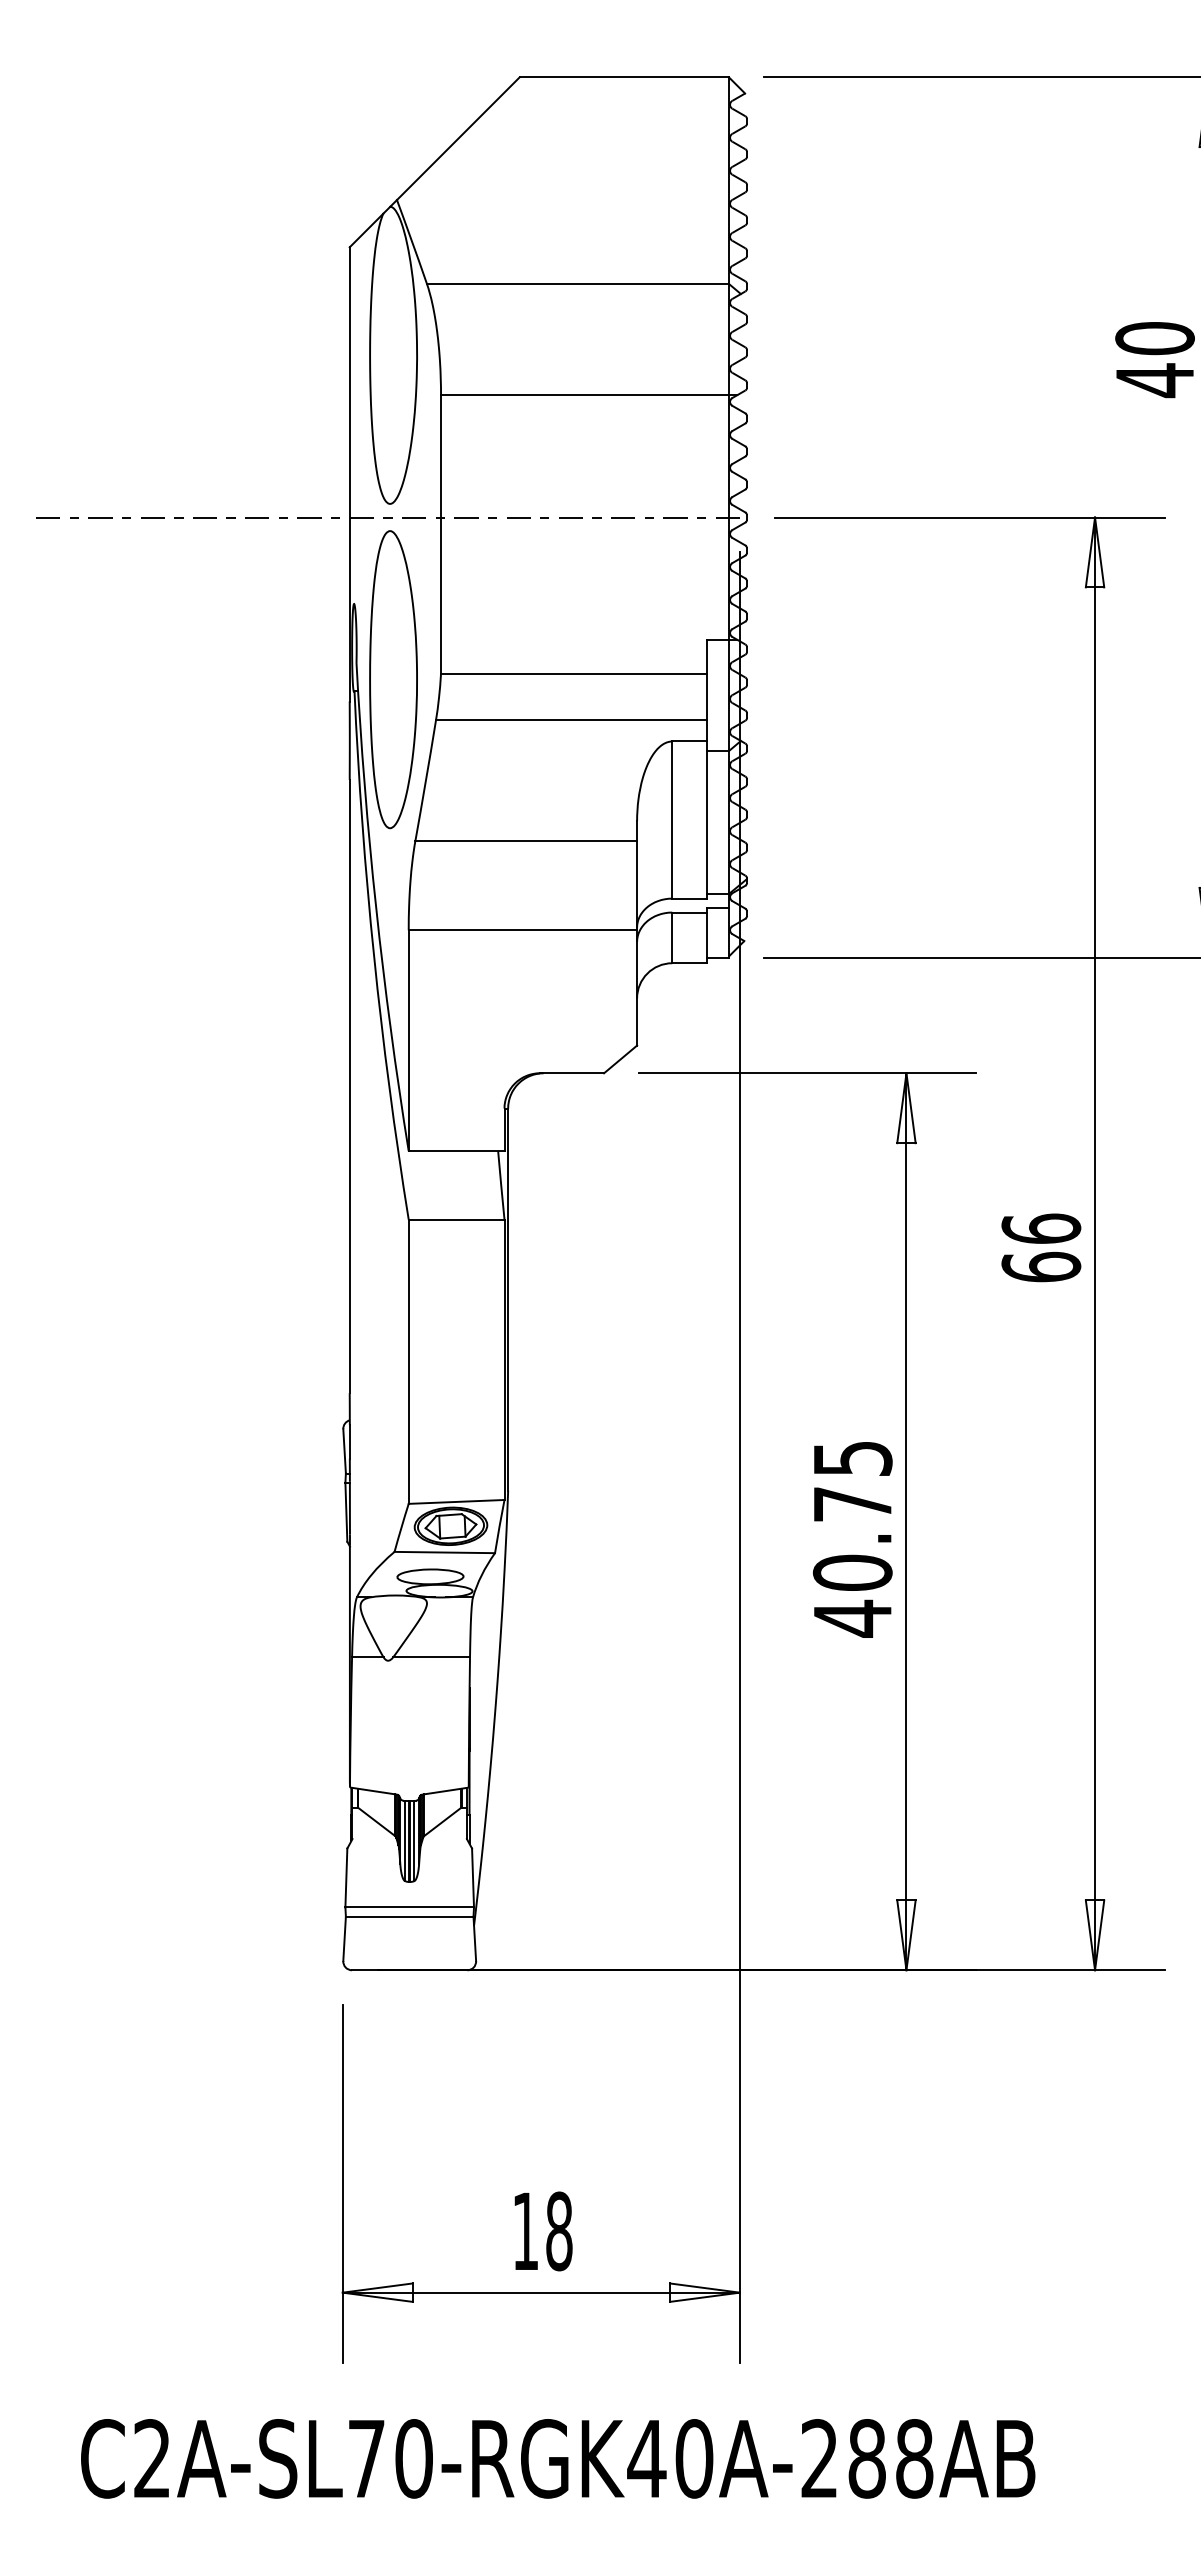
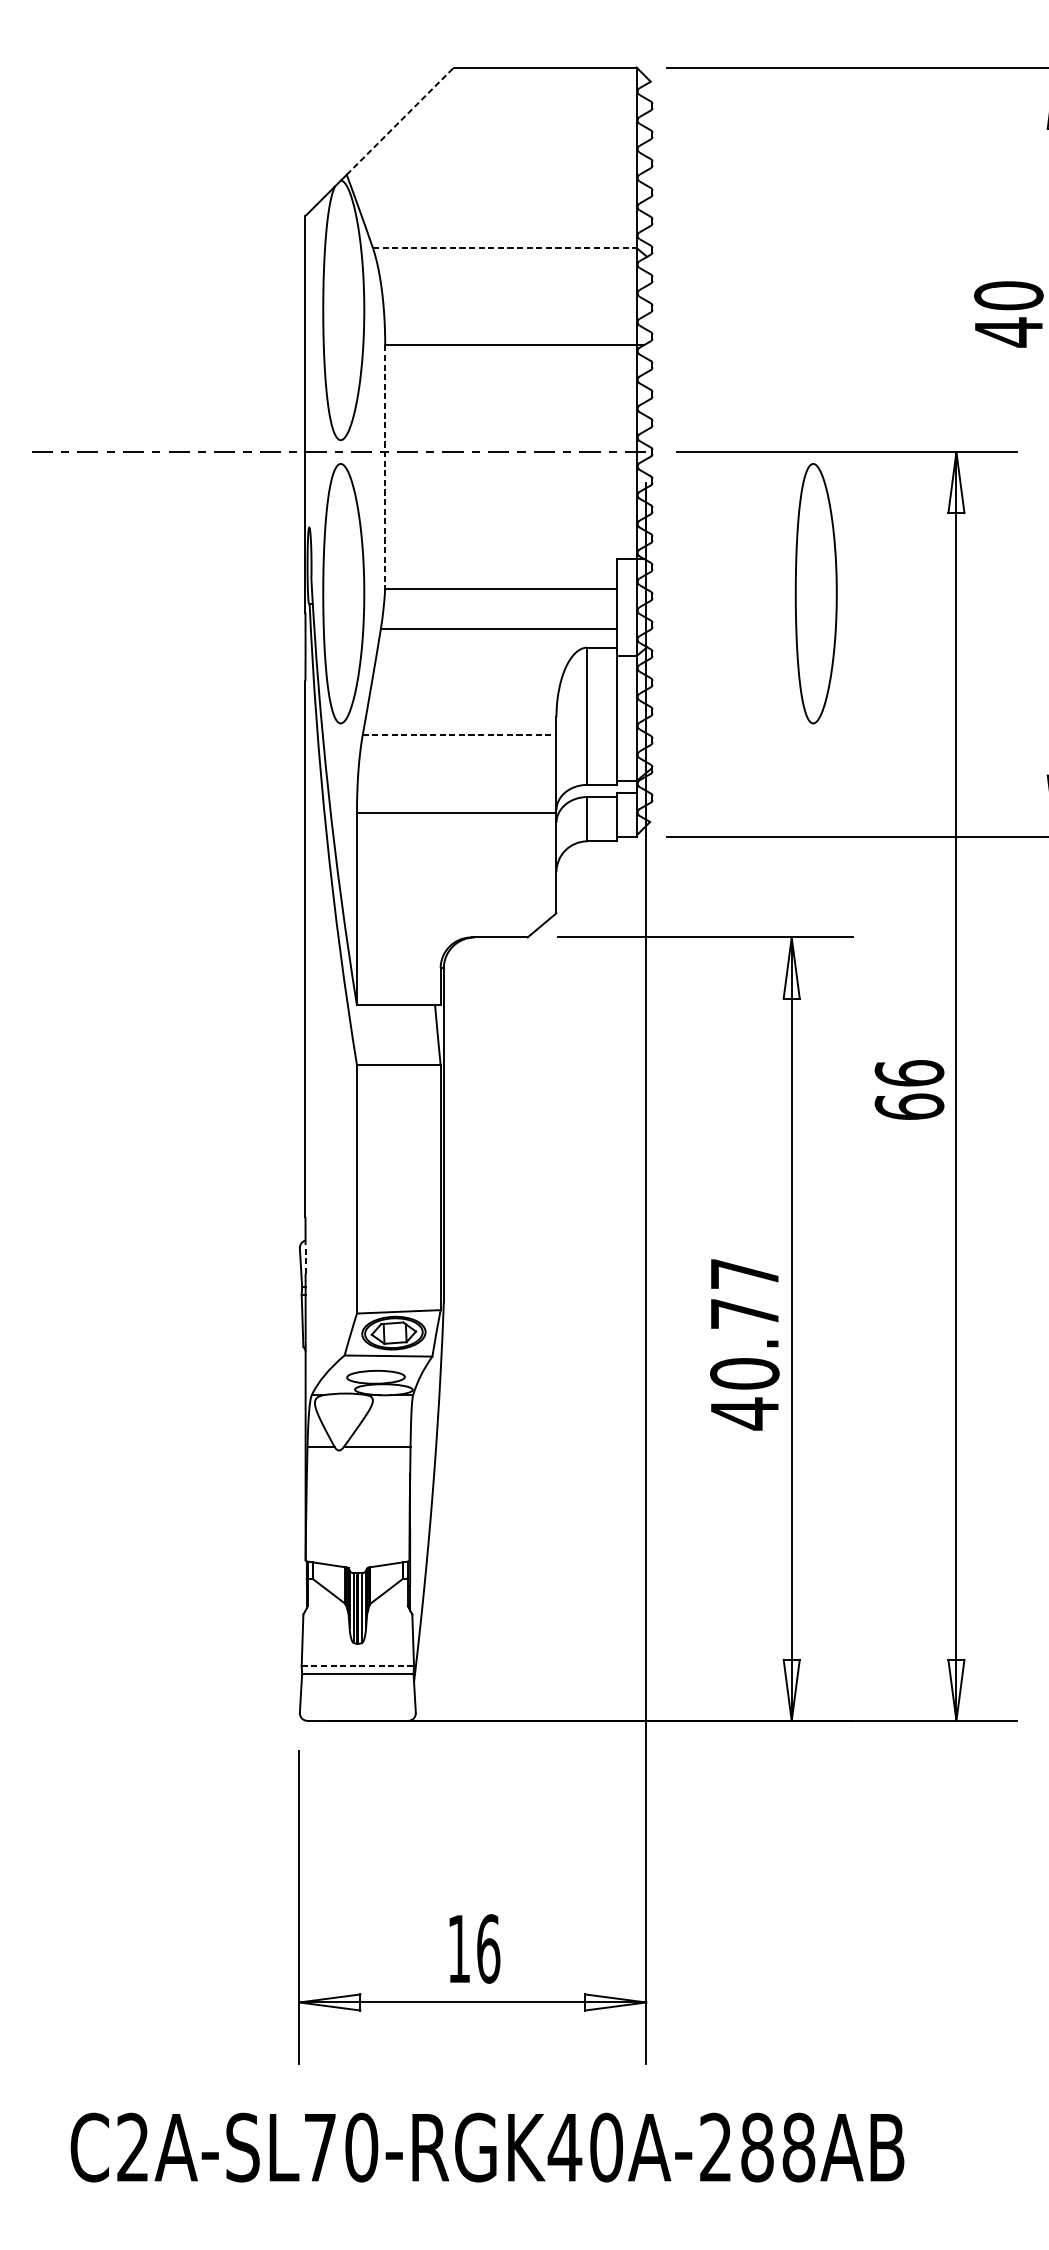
line: (458, 138) -> (400, 121), solid -> dashed
line: (577, 283) -> (504, 247), solid -> dashed
line: (441, 535) -> (385, 467), solid -> dashed
part: (934, 679) -> (816, 593), added
line: (526, 841) -> (459, 735), solid -> dashed
line: (349, 1442) -> (305, 1259), solid -> dashed
text: (853, 1458) -> (745, 1273), 40.75 -> 40.77
line: (410, 1907) -> (358, 1666), solid -> dashed
text: (559, 2231) -> (488, 1949), 18 -> 16

